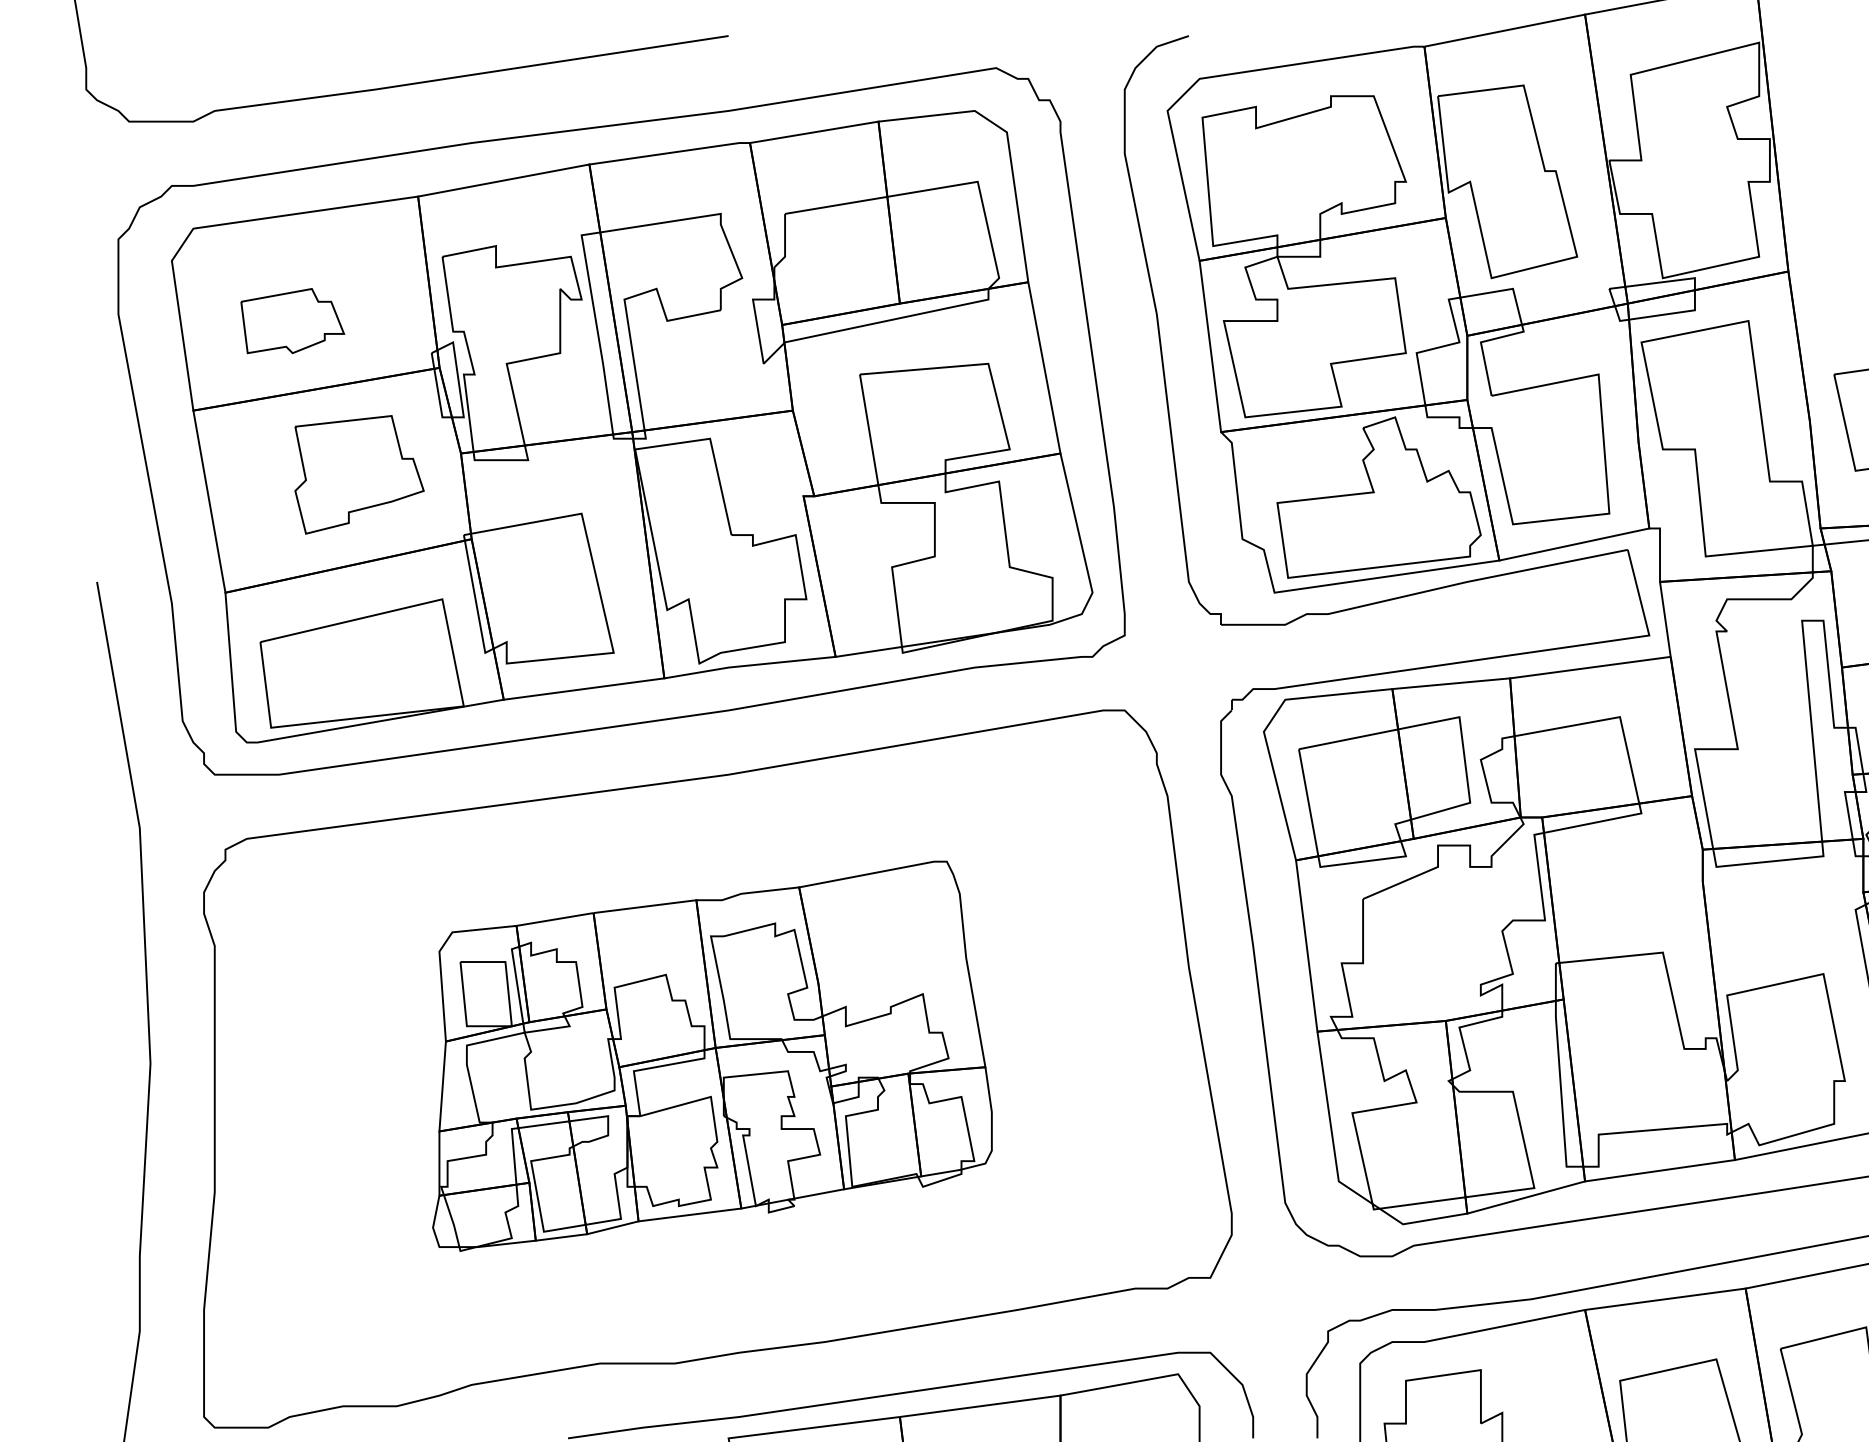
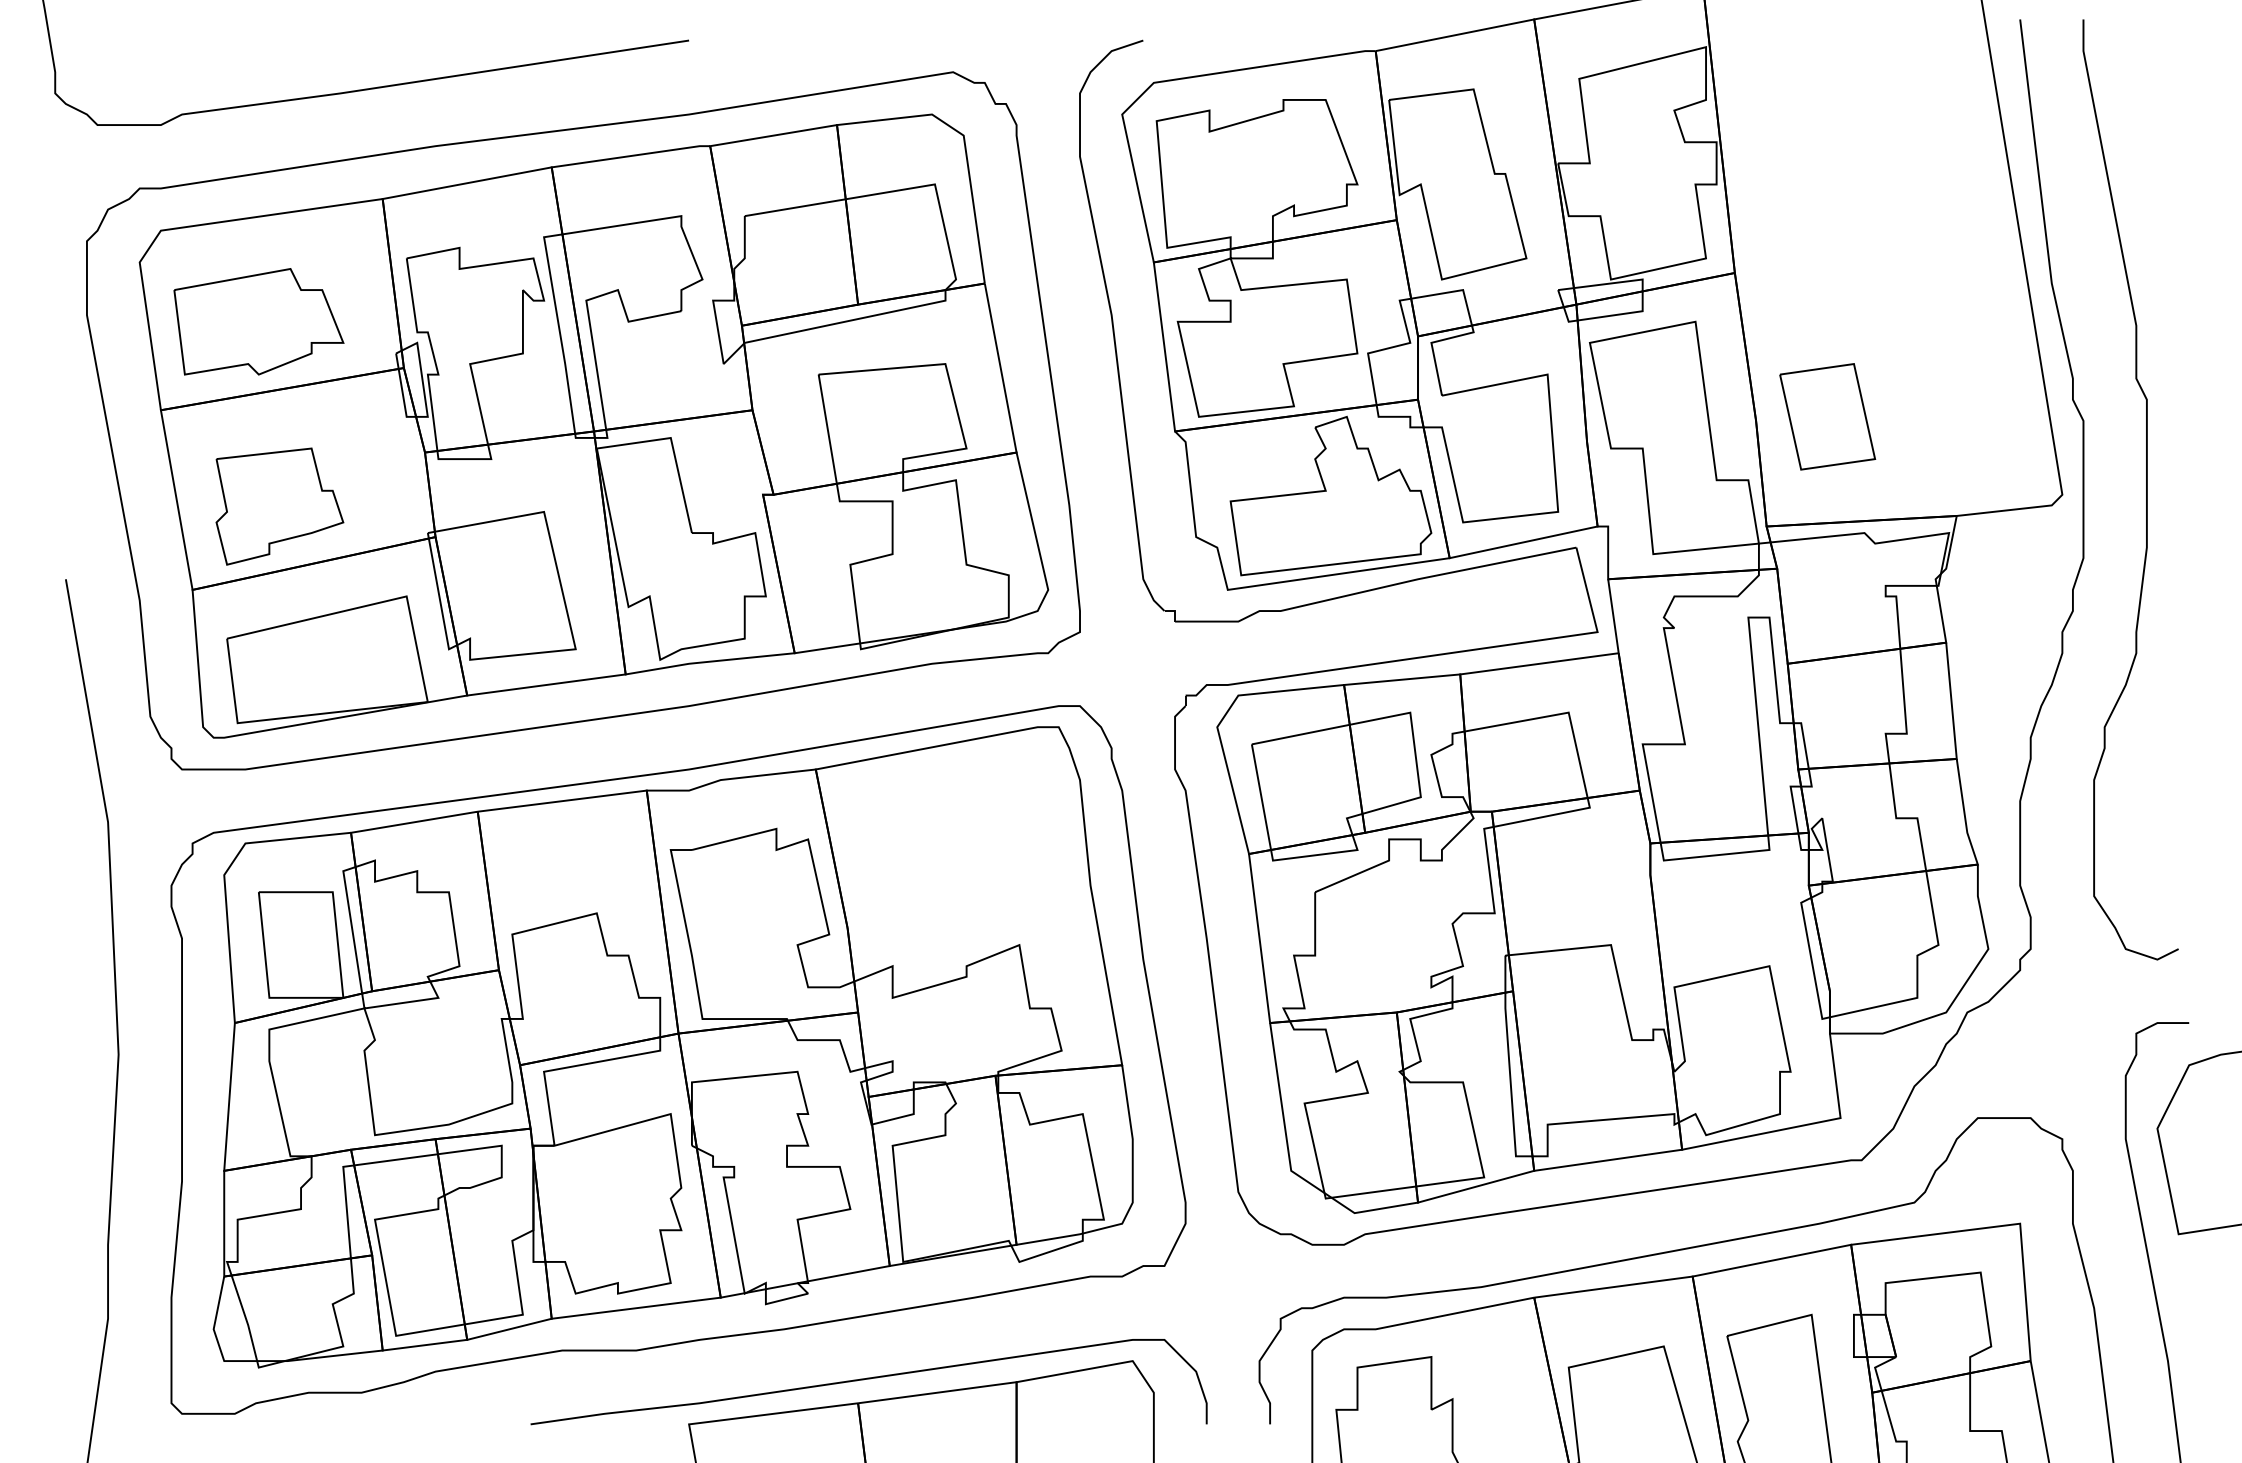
part: (292, 320) -> (258, 321), size x1.67
part: (359, 474) -> (279, 506), moved
part: (711, 1056) -> (672, 1047), size x1.67

